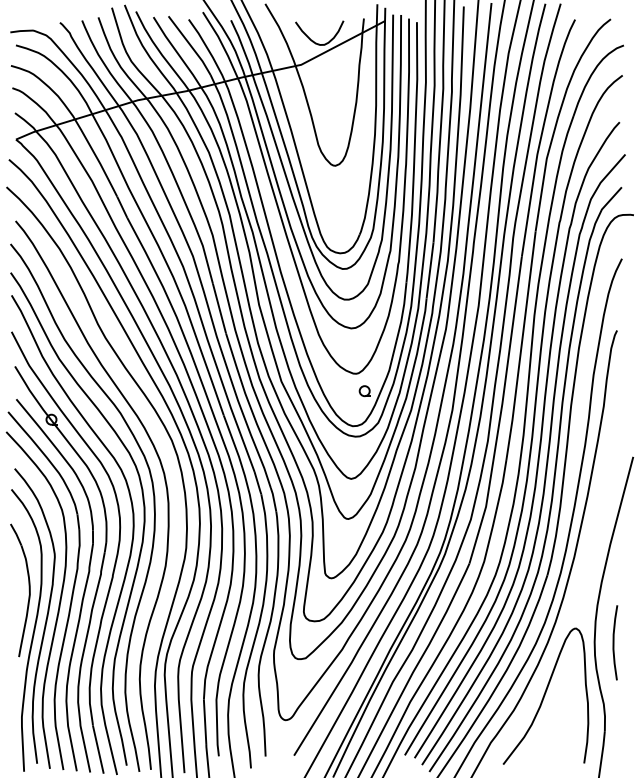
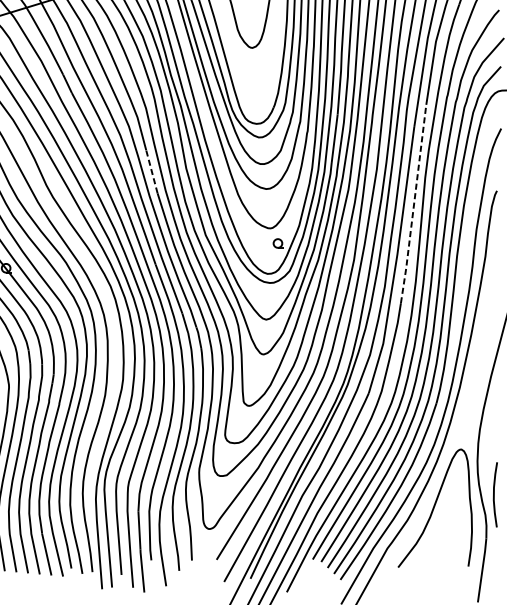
line: (219, 308) -> (151, 171), solid -> dashed
line: (521, 346) -> (414, 204), solid -> dashed
curve: (614, 642) -> (494, 494), moved

